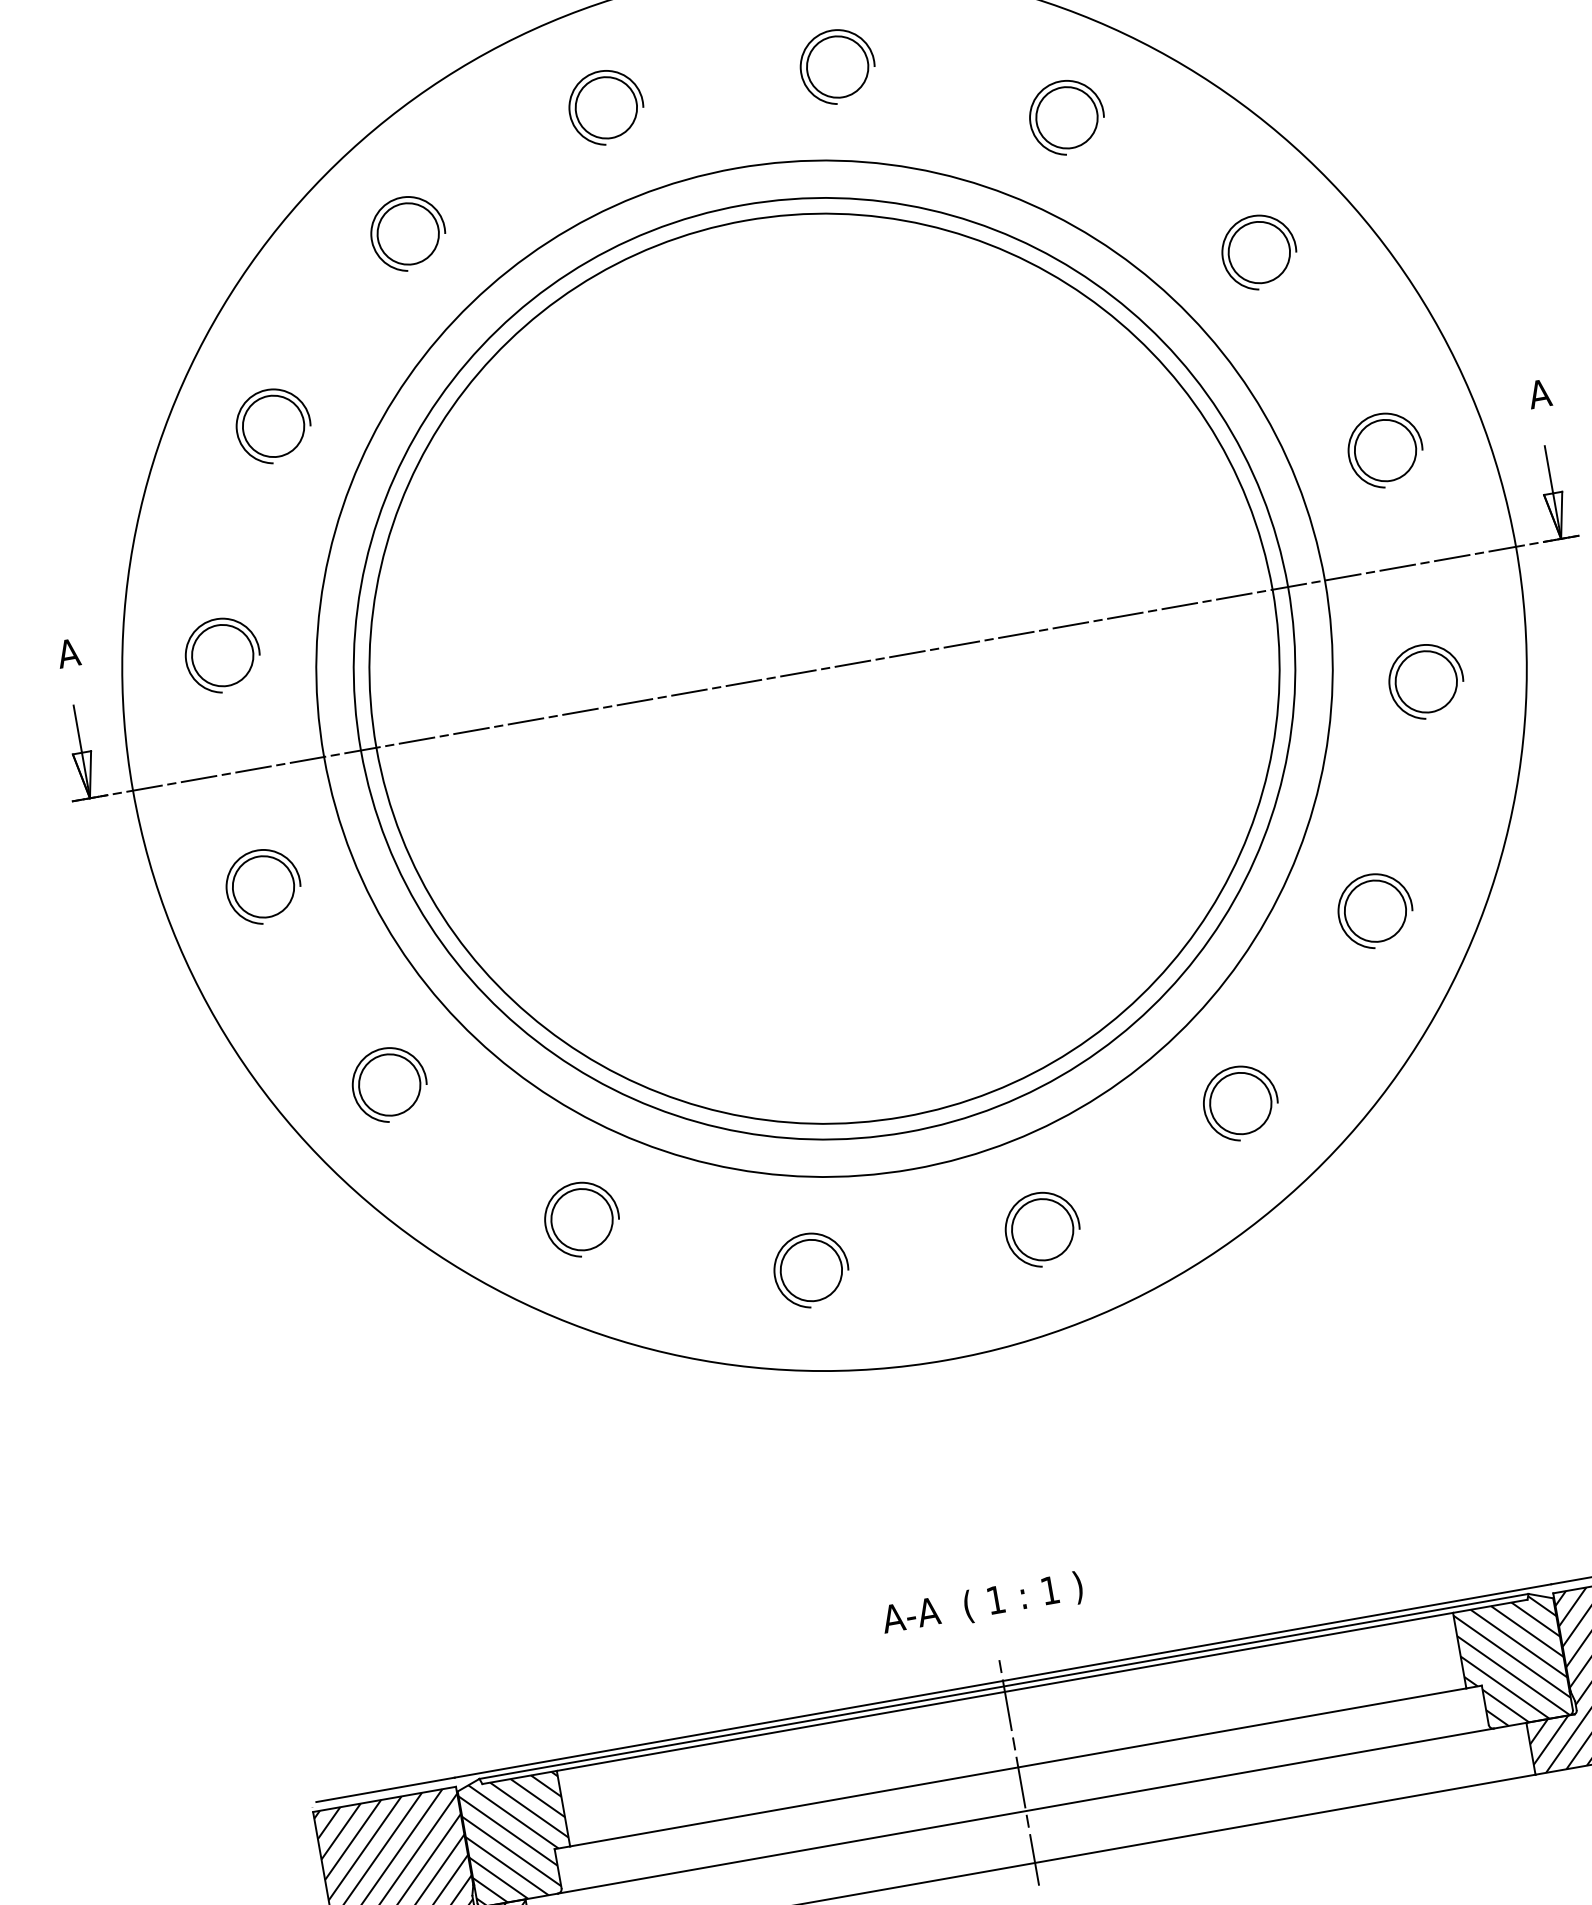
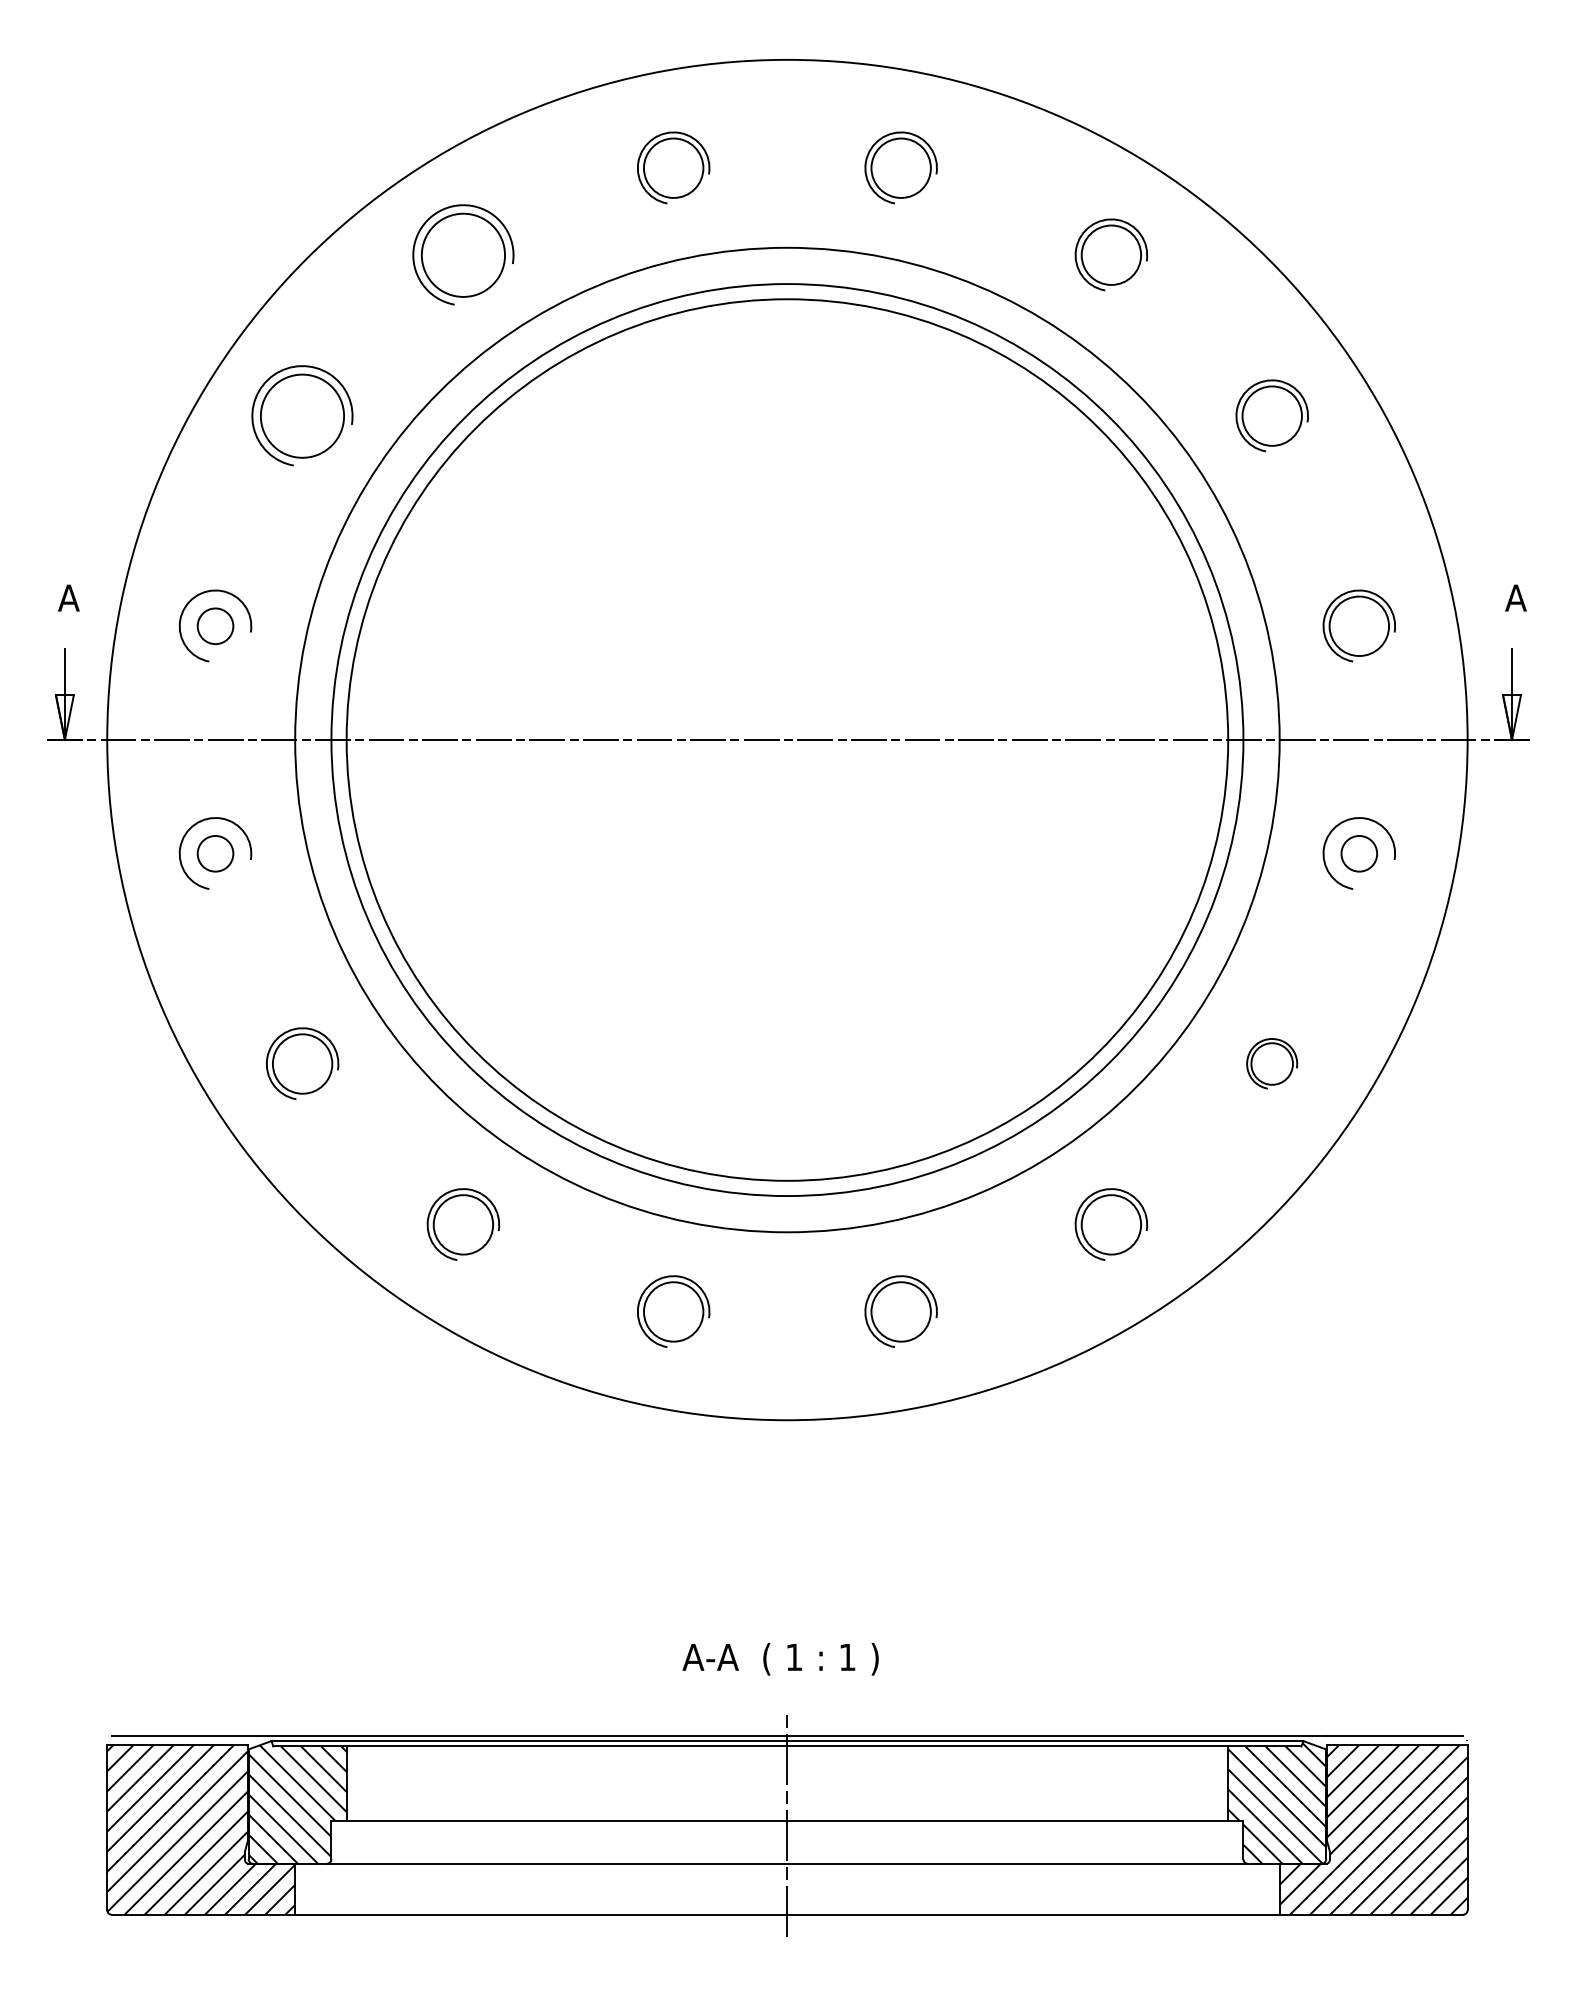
part: (408, 233) -> (463, 254), size x1.4
part: (273, 425) -> (302, 415), size x1.4
circle: (222, 655) -> (215, 626), size x0.6
circle: (1426, 681) -> (1359, 853), size x0.6
circle: (263, 886) -> (215, 853), size x0.6
part: (1374, 910) -> (1271, 1063), size x0.7

